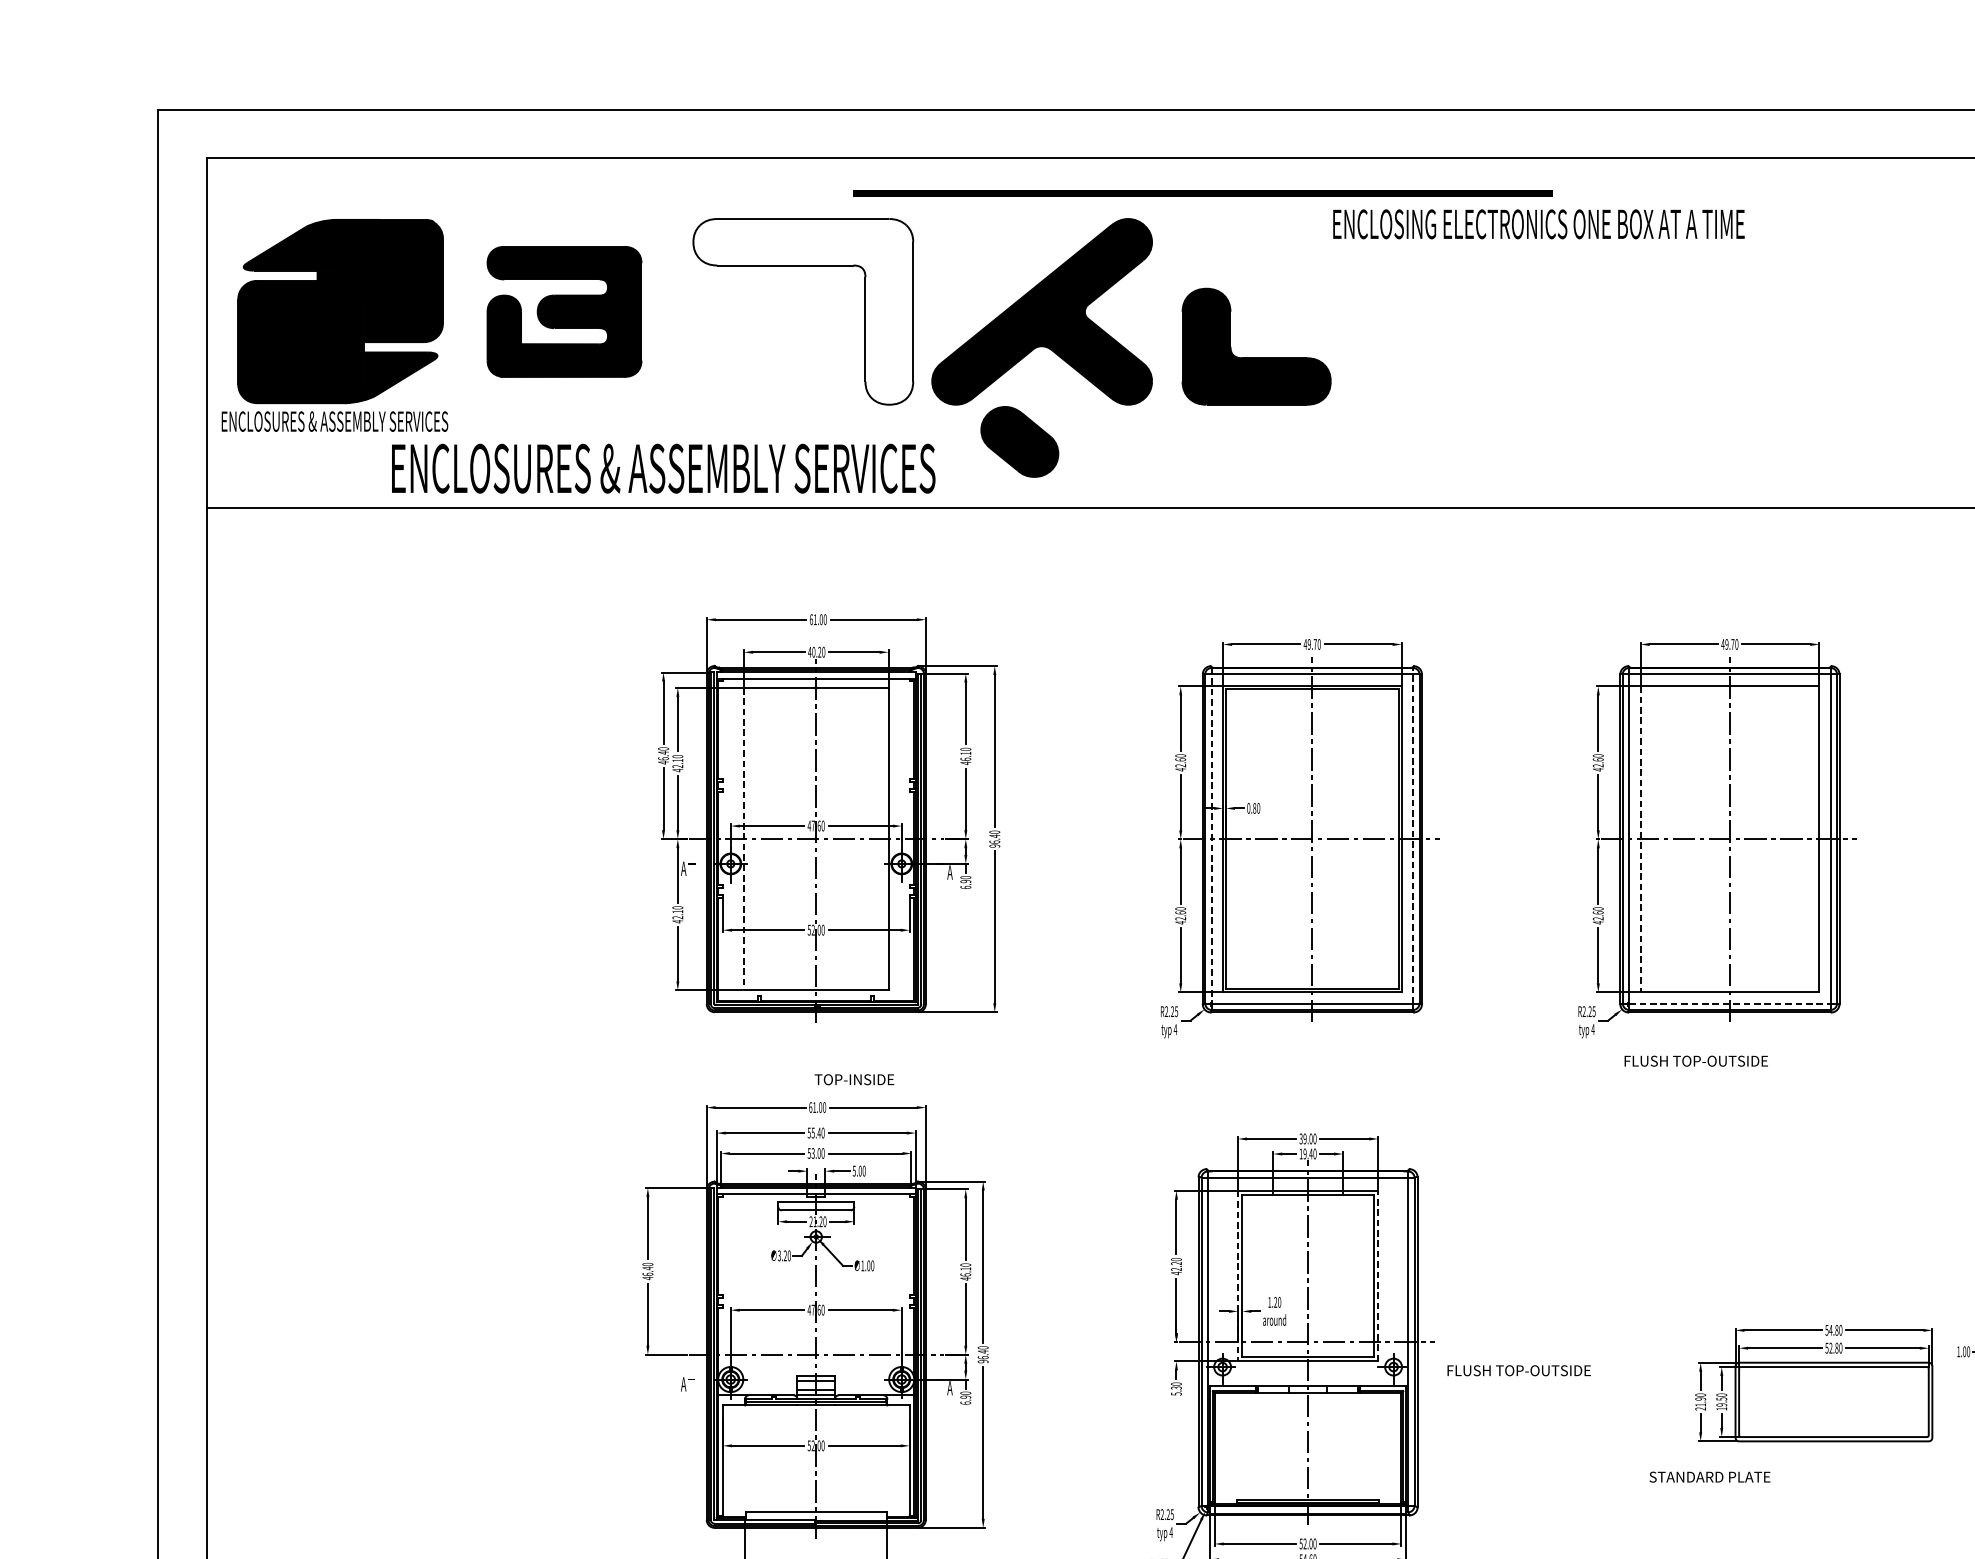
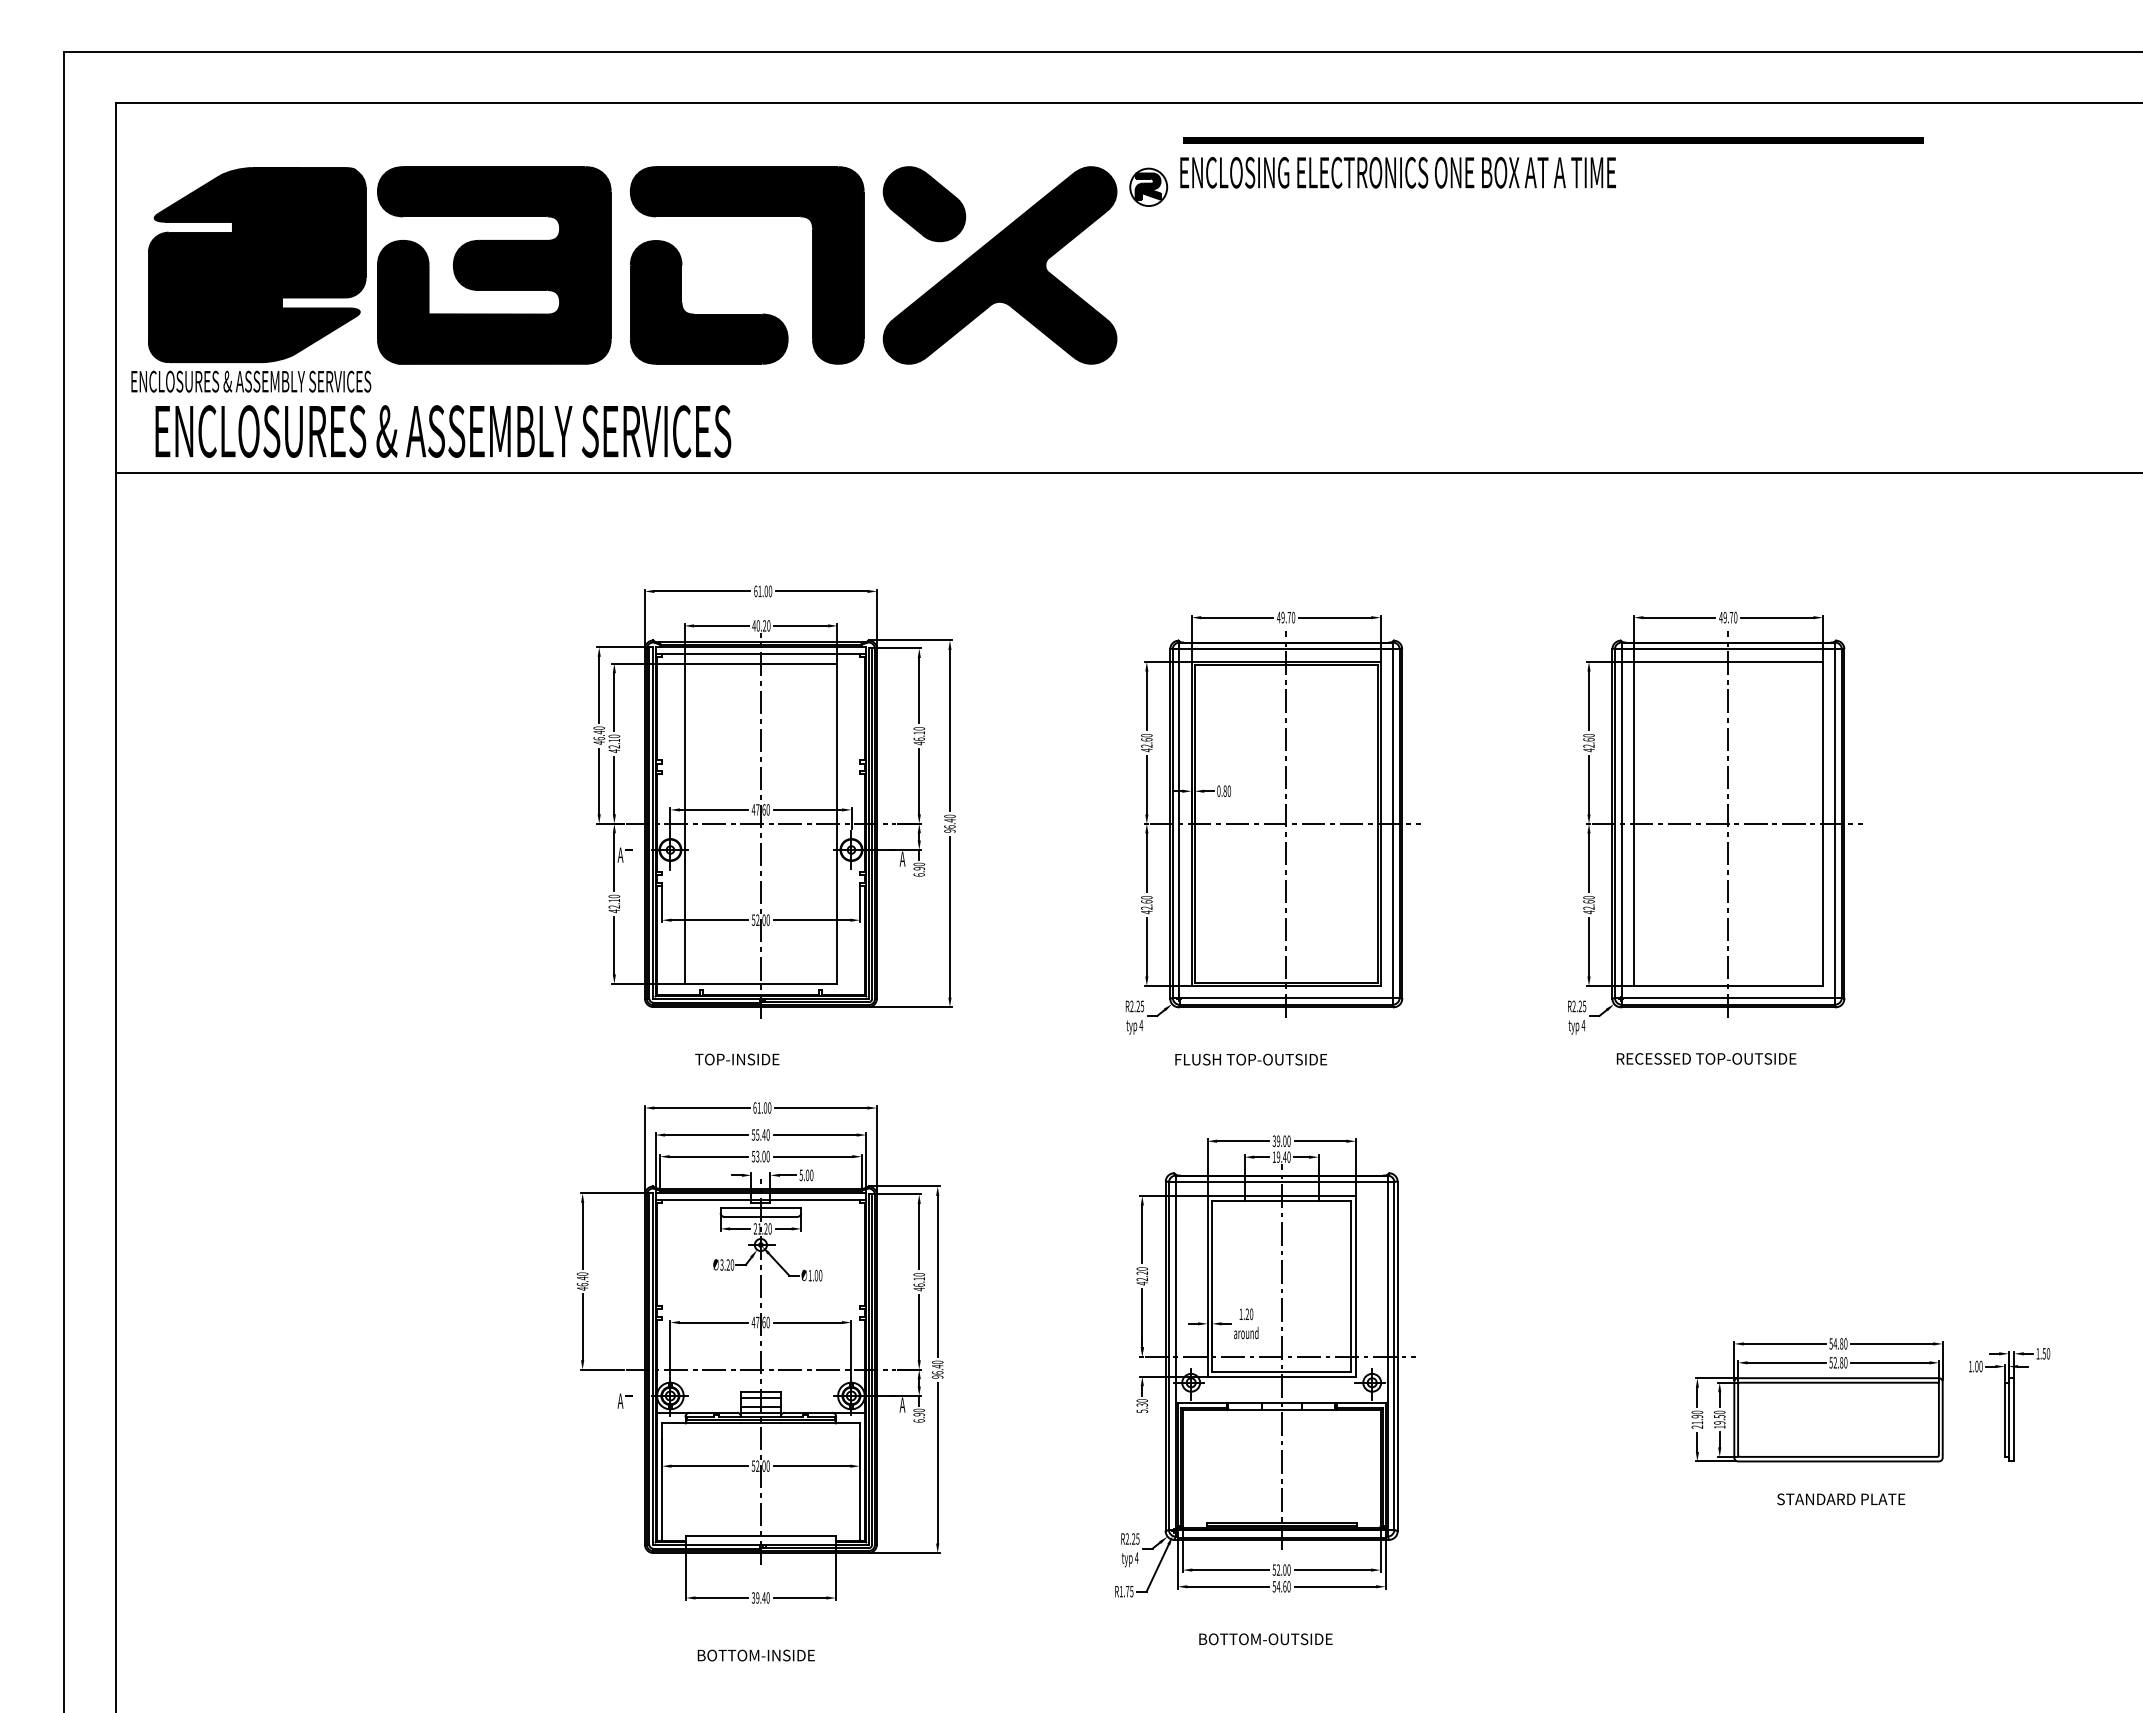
line: (1203, 193) -> (1553, 140), moved
text: (1538, 224) -> (1397, 172), moved
part: (1182, 237) -> (1148, 186), added
part: (564, 311) -> (494, 265), size x1.43
fill: (802, 311) -> (746, 265), added
part: (1256, 358) -> (709, 314), moved
part: (1019, 442) -> (924, 204), moved
text: (663, 468) -> (443, 431), moved
line: (1211, 836) -> (1179, 820), dashed -> solid
line: (1413, 836) -> (1393, 820), dashed -> solid
line: (744, 839) -> (684, 824), dashed -> solid
line: (1640, 839) -> (1633, 824), dashed -> solid
line: (1730, 1004) -> (1728, 998), dashed -> solid
text: (1710, 1060) -> (1707, 1058), FLUSH TOP-OUTSIDE -> RECESSED TOP-OUTSIDE
text: (854, 1079) -> (737, 1059), moved
line: (1377, 1275) -> (1355, 1285), dashed -> solid
line: (1238, 1276) -> (1207, 1286), dashed -> solid
text: (1519, 1370) -> (1251, 1059), moved
text: (1710, 1477) -> (1841, 1499), moved

